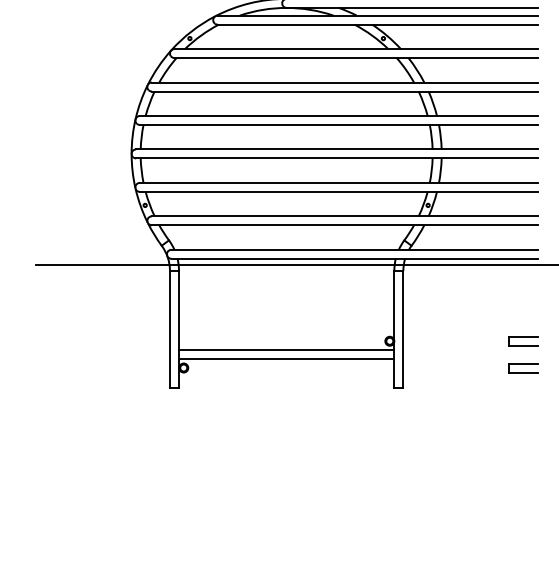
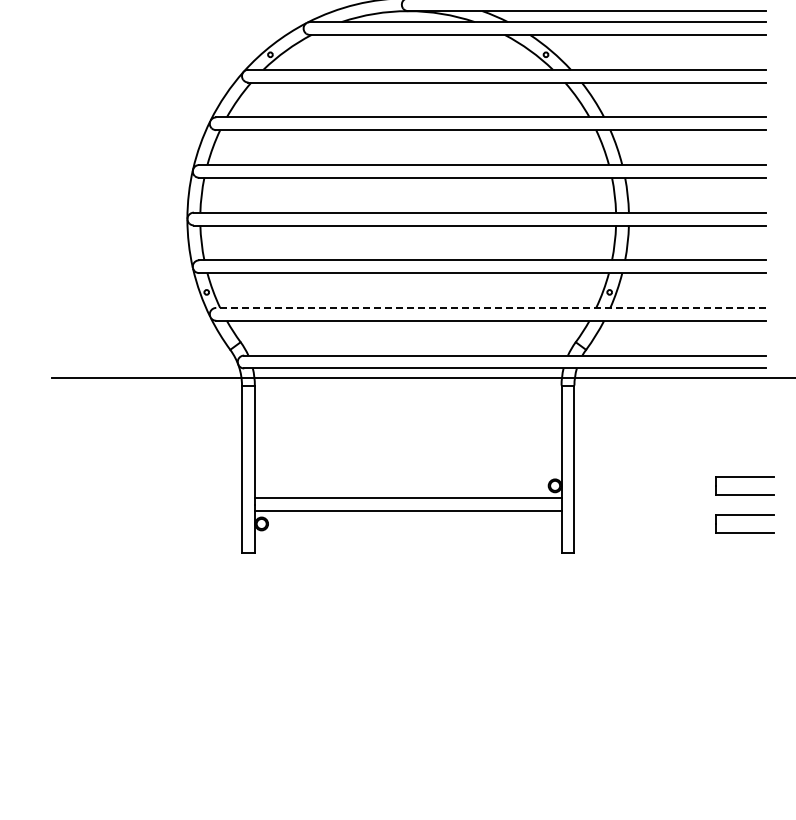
line: (345, 216) -> (491, 307), solid -> dashed
part: (523, 341) -> (745, 485), size x1.4
part: (523, 367) -> (745, 523), size x1.4

